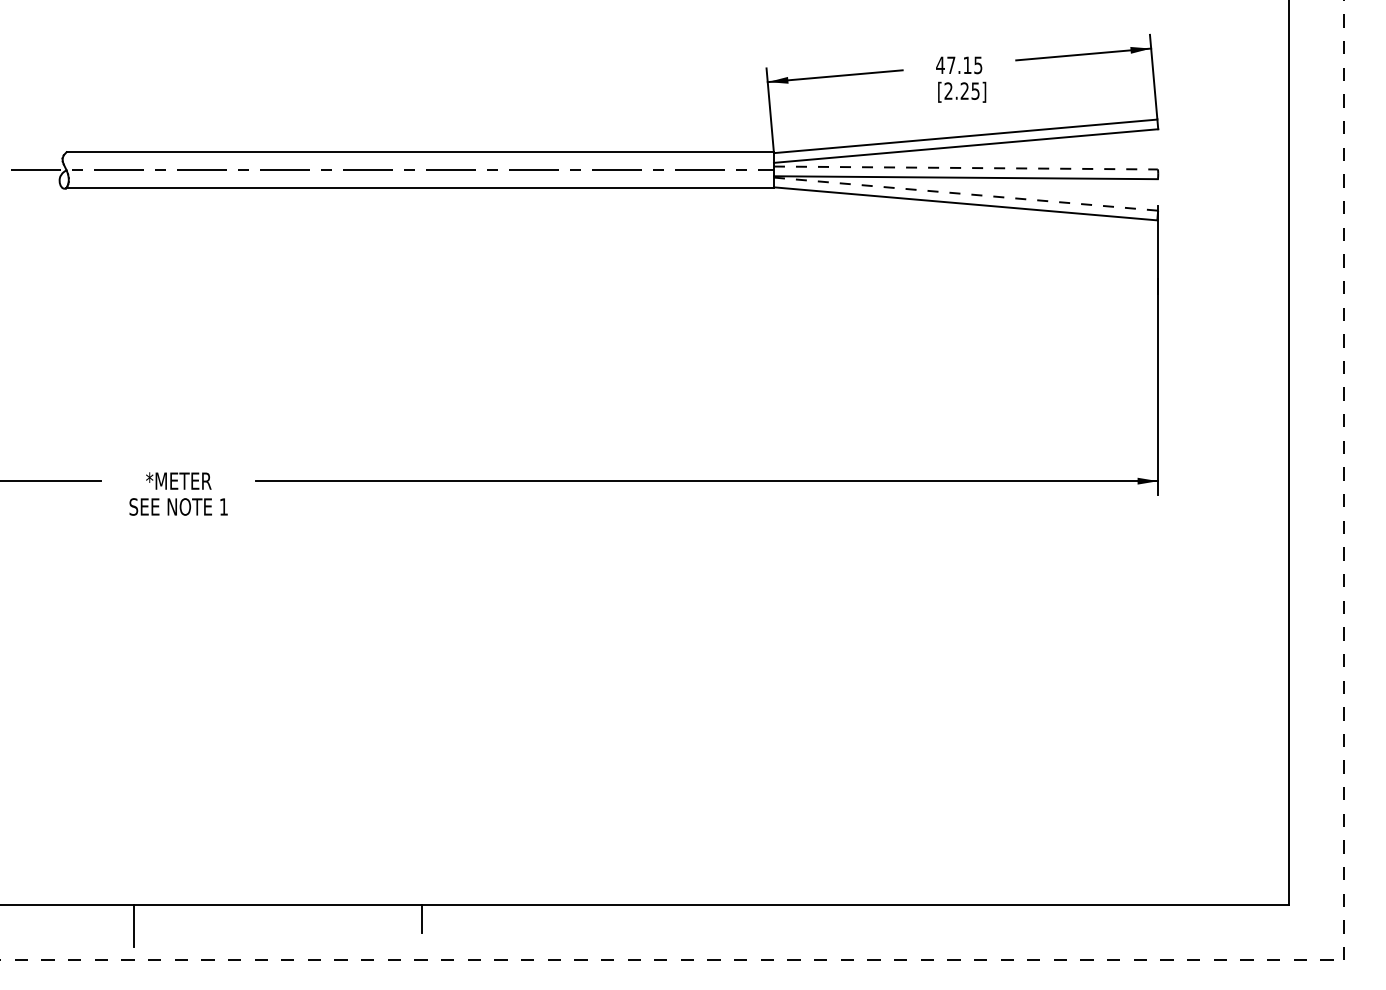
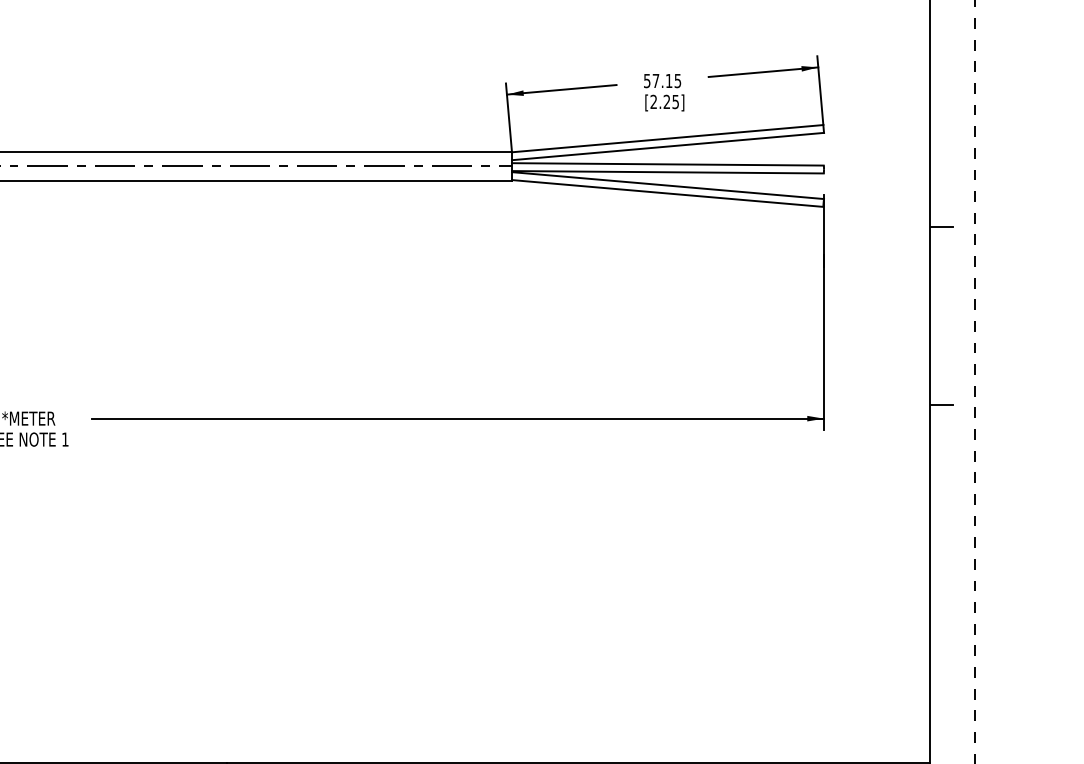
text: (940, 65) -> (647, 81), 47.15 -> 57.15
line: (965, 168) -> (667, 164), dashed -> solid
line: (966, 194) -> (668, 185), dashed -> solid
line: (1302, 244) -> (941, 226), added
line: (1302, 464) -> (941, 405), added

